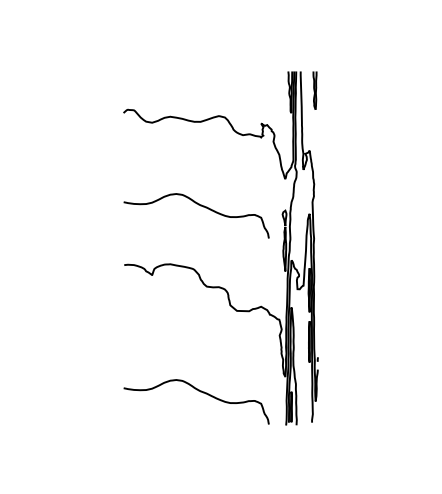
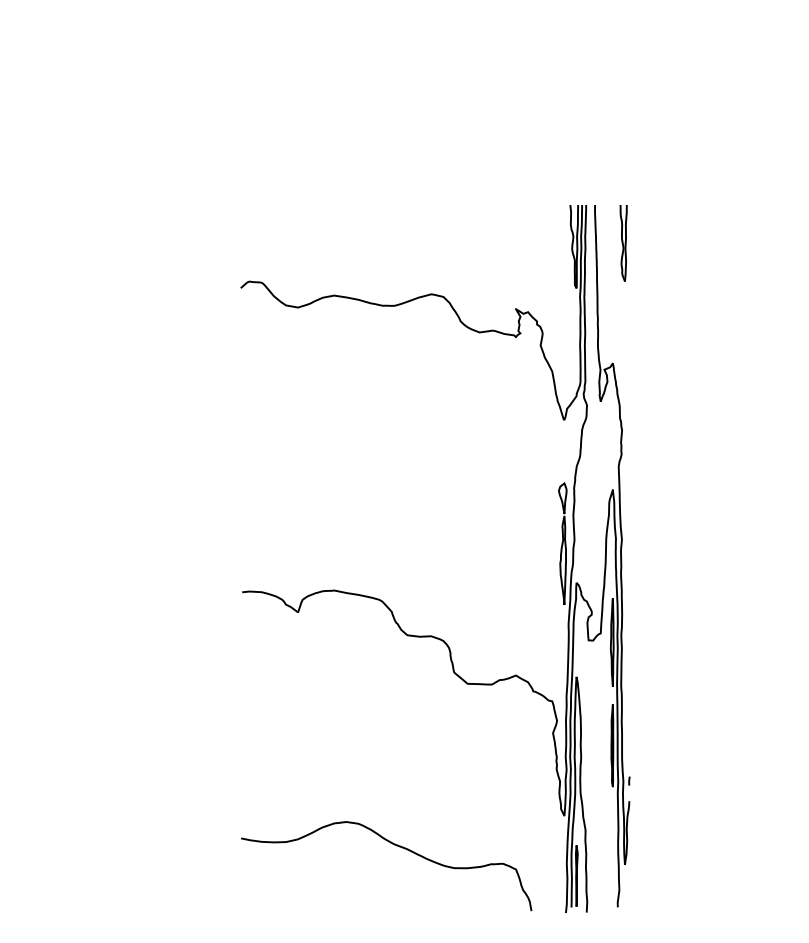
curve: (200, 206) -> (394, 475), removed

